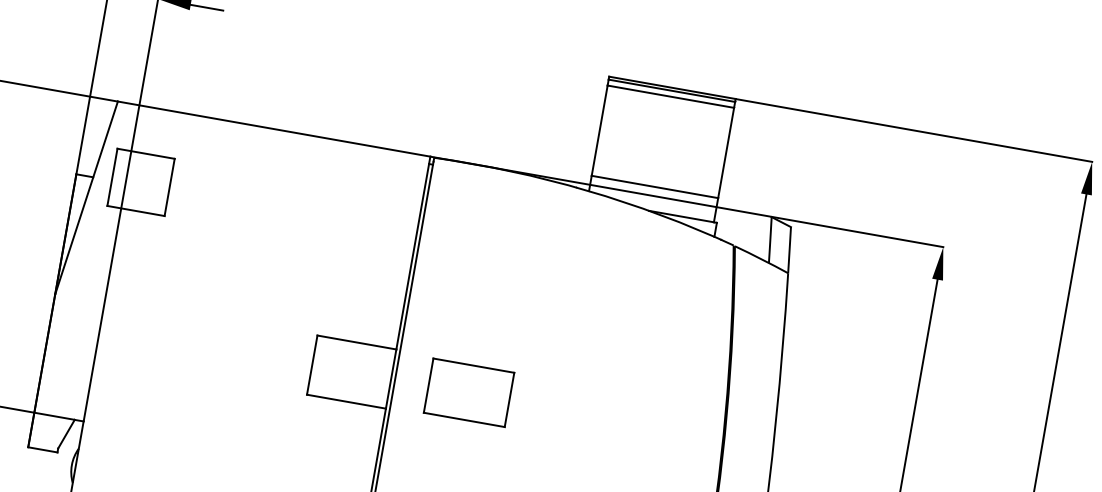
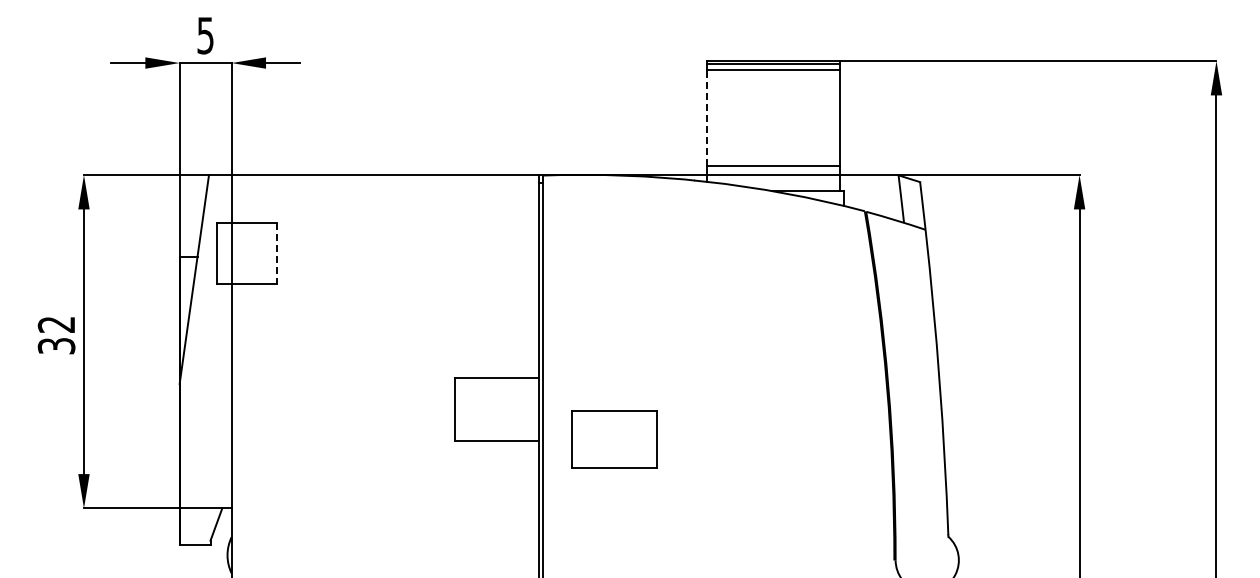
line: (600, 131) -> (707, 118), solid -> dashed
line: (169, 188) -> (277, 254), solid -> dashed
part: (468, 392) -> (614, 439), moved

